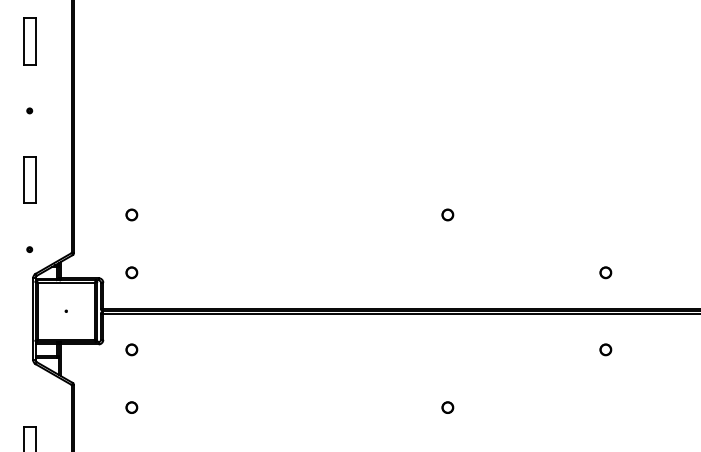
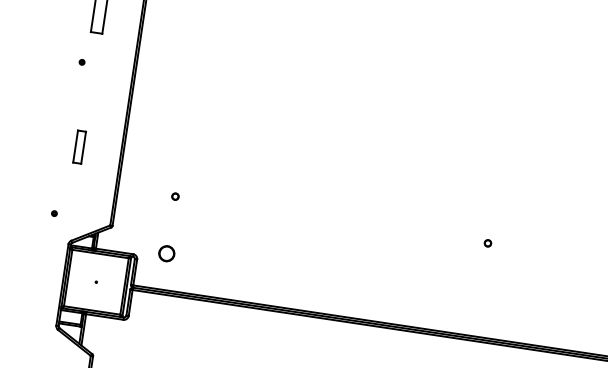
part: (29, 110) -> (81, 61), moved
part: (29, 179) -> (79, 146), size x0.7
part: (131, 214) -> (175, 196), size x0.6
part: (447, 214) -> (487, 242), size x0.6
part: (29, 249) -> (54, 213), moved
part: (131, 272) -> (166, 253), size x1.4
part: (131, 349) -> (155, 329), removed

